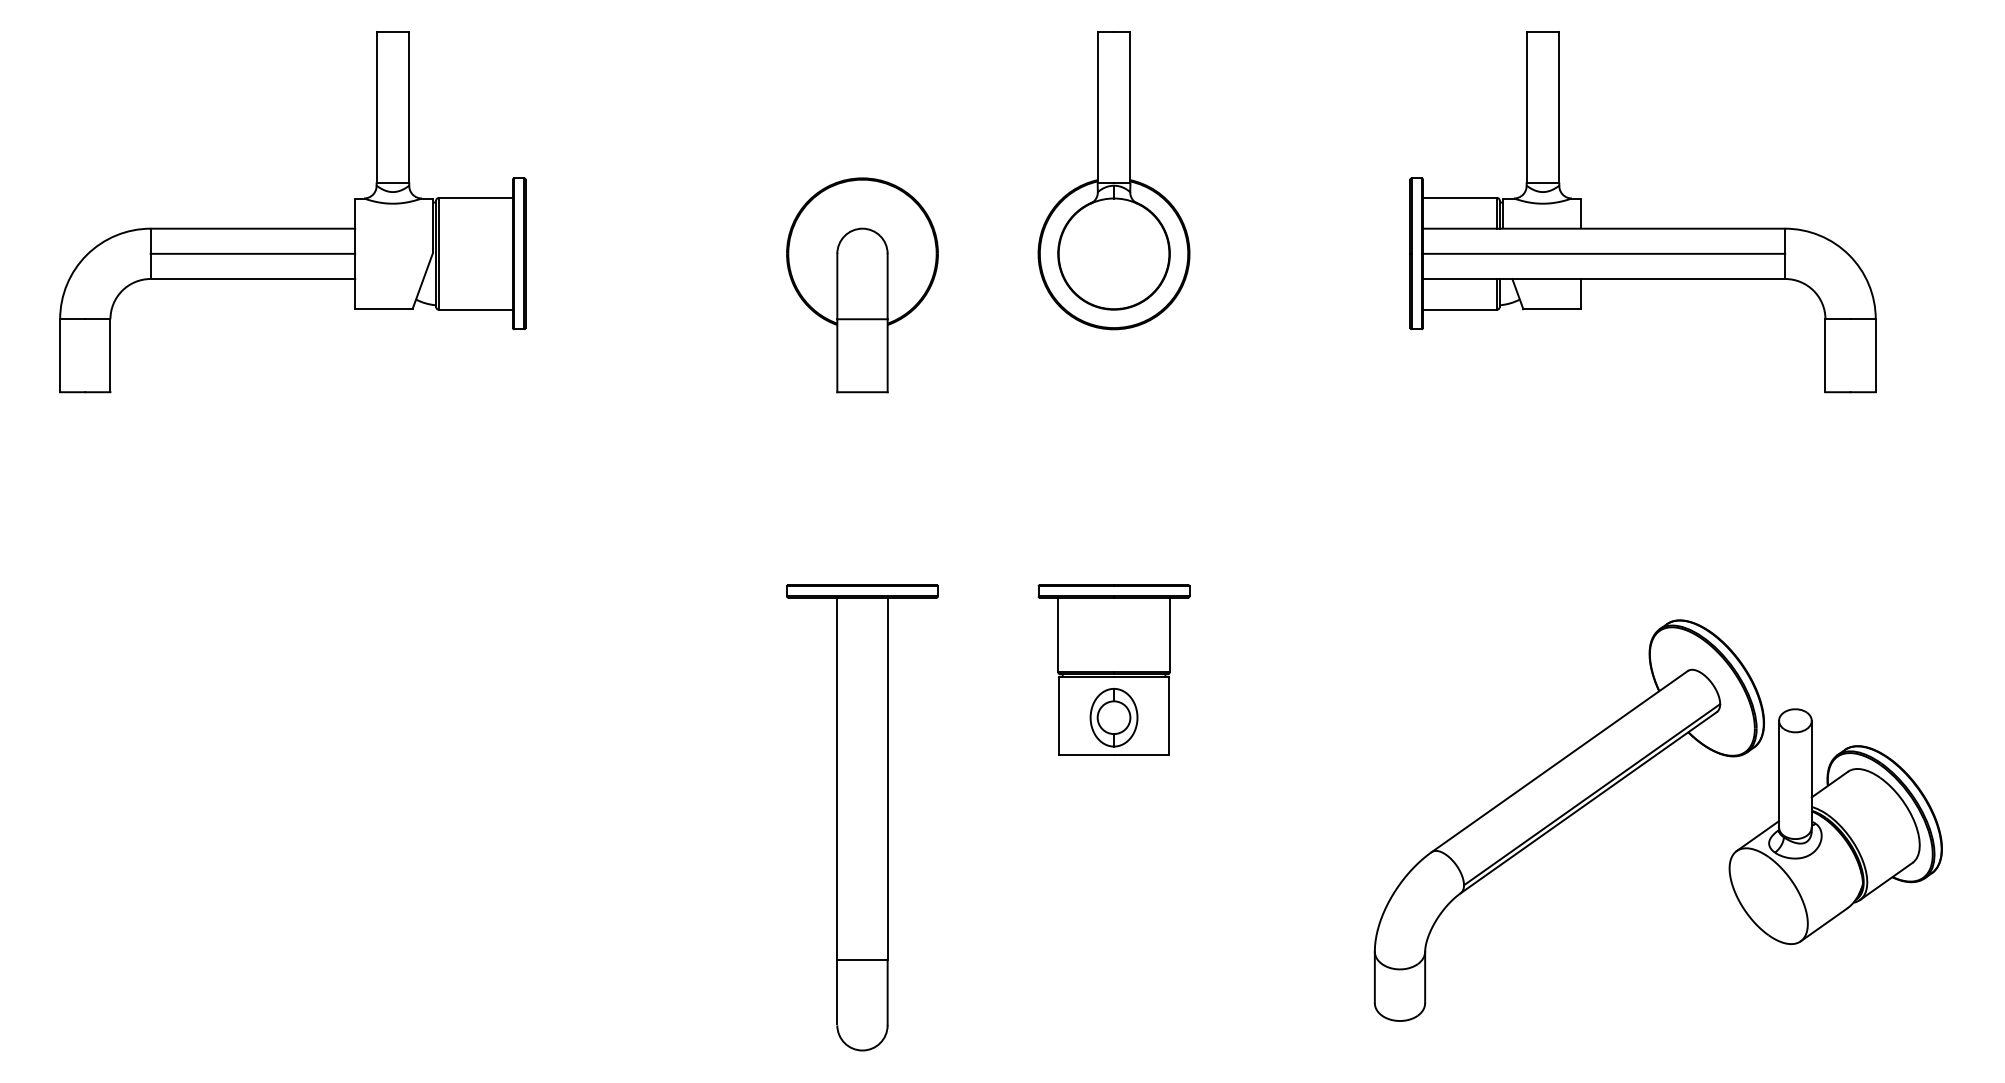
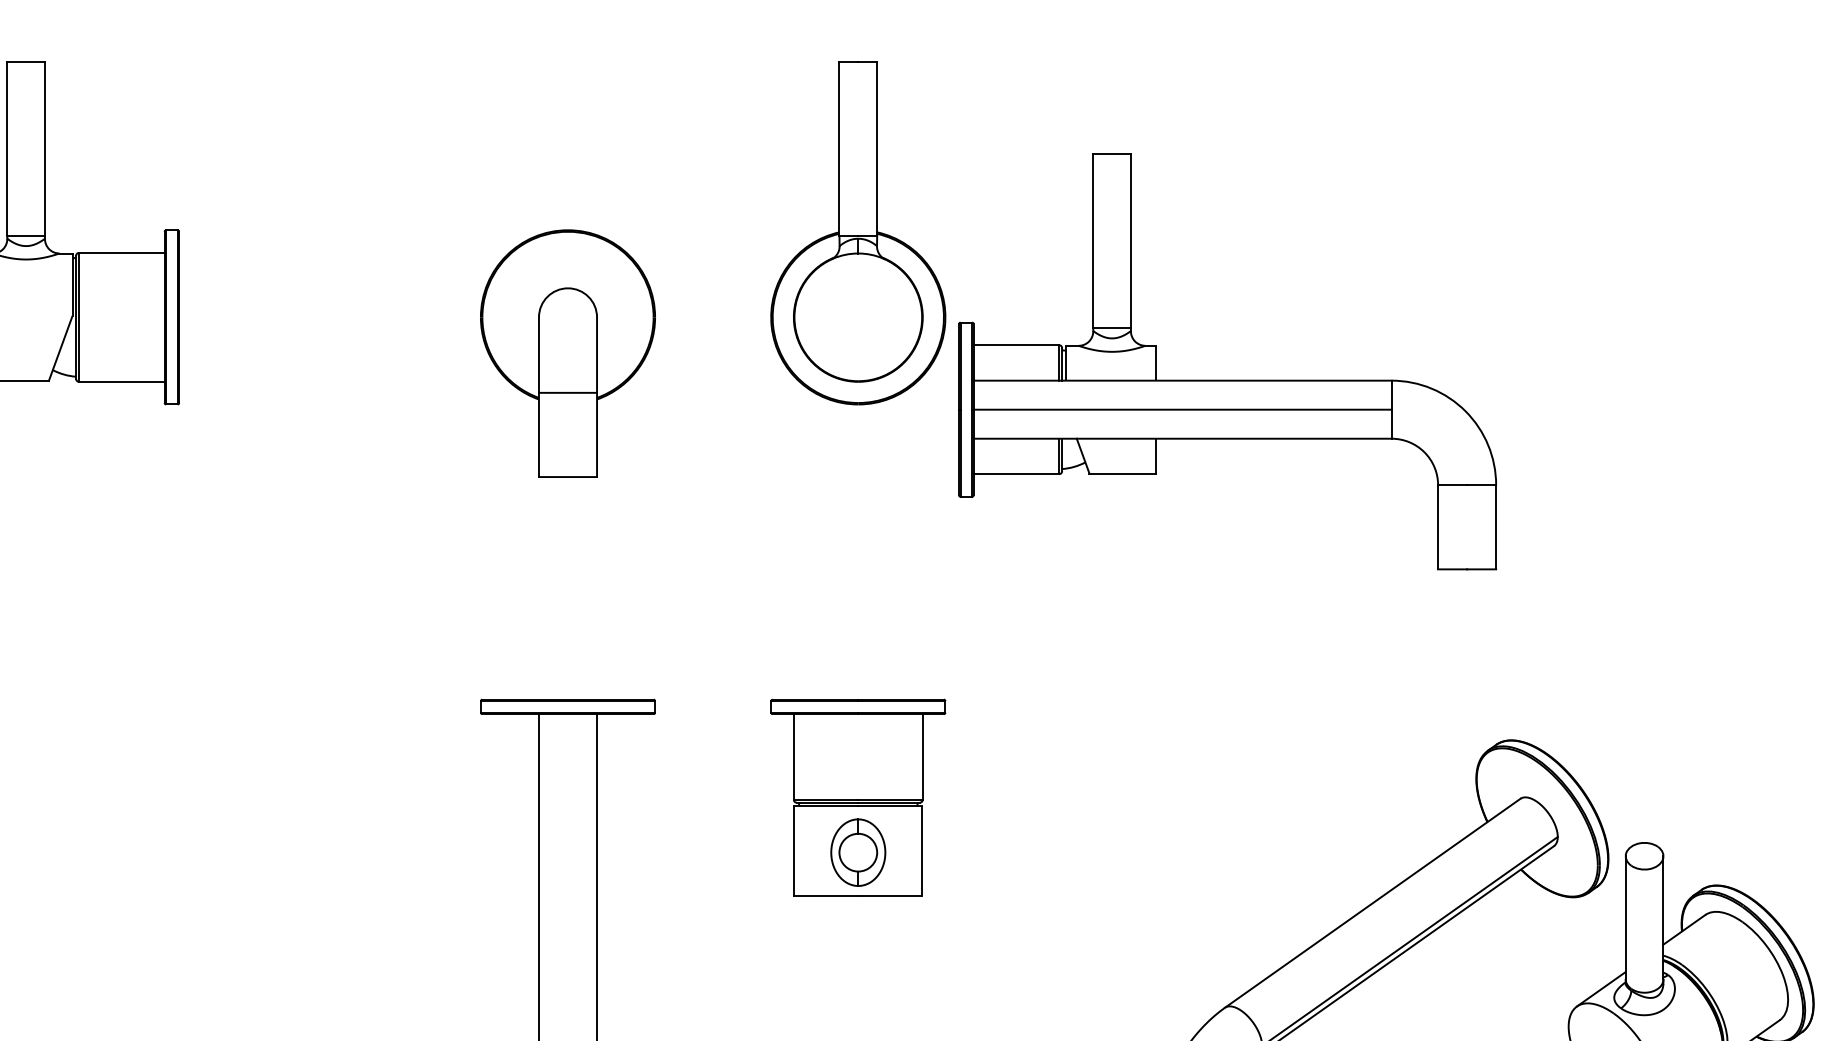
part: (1642, 227) -> (1226, 379), moved

